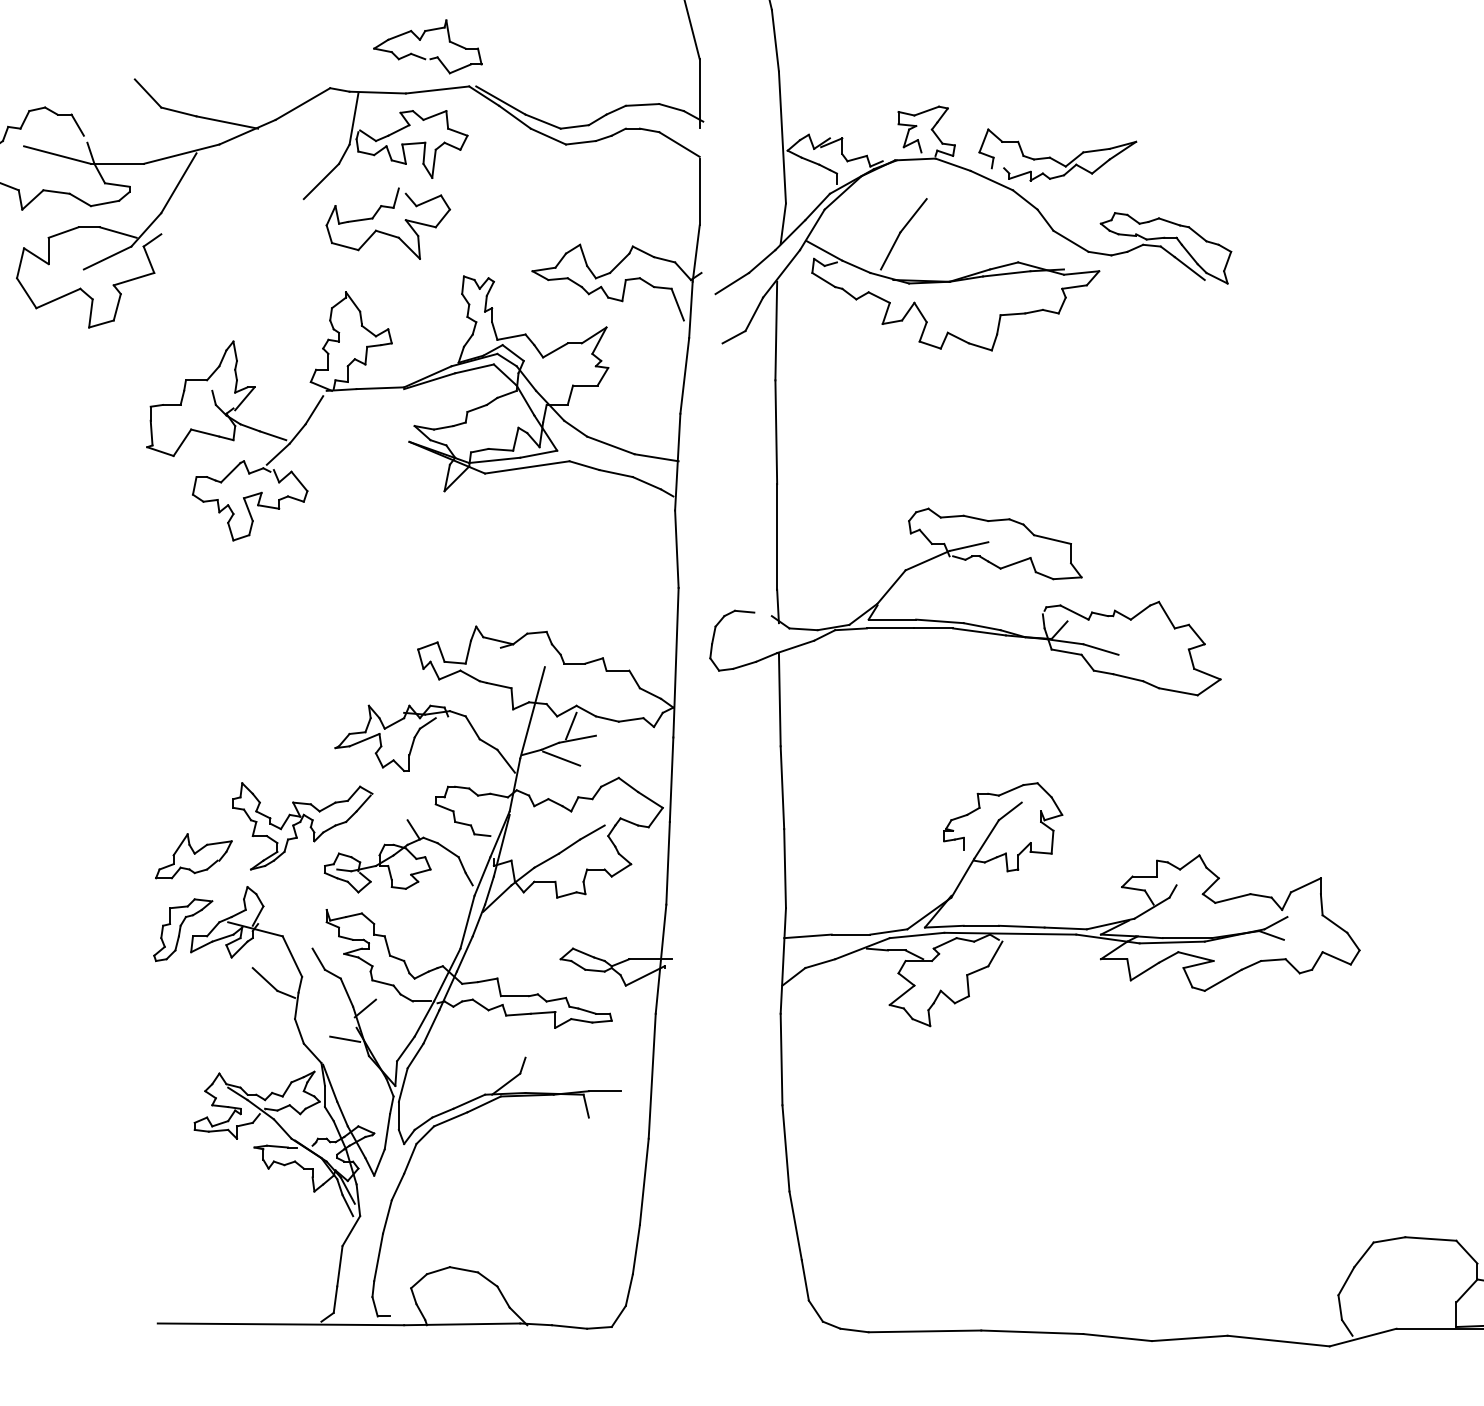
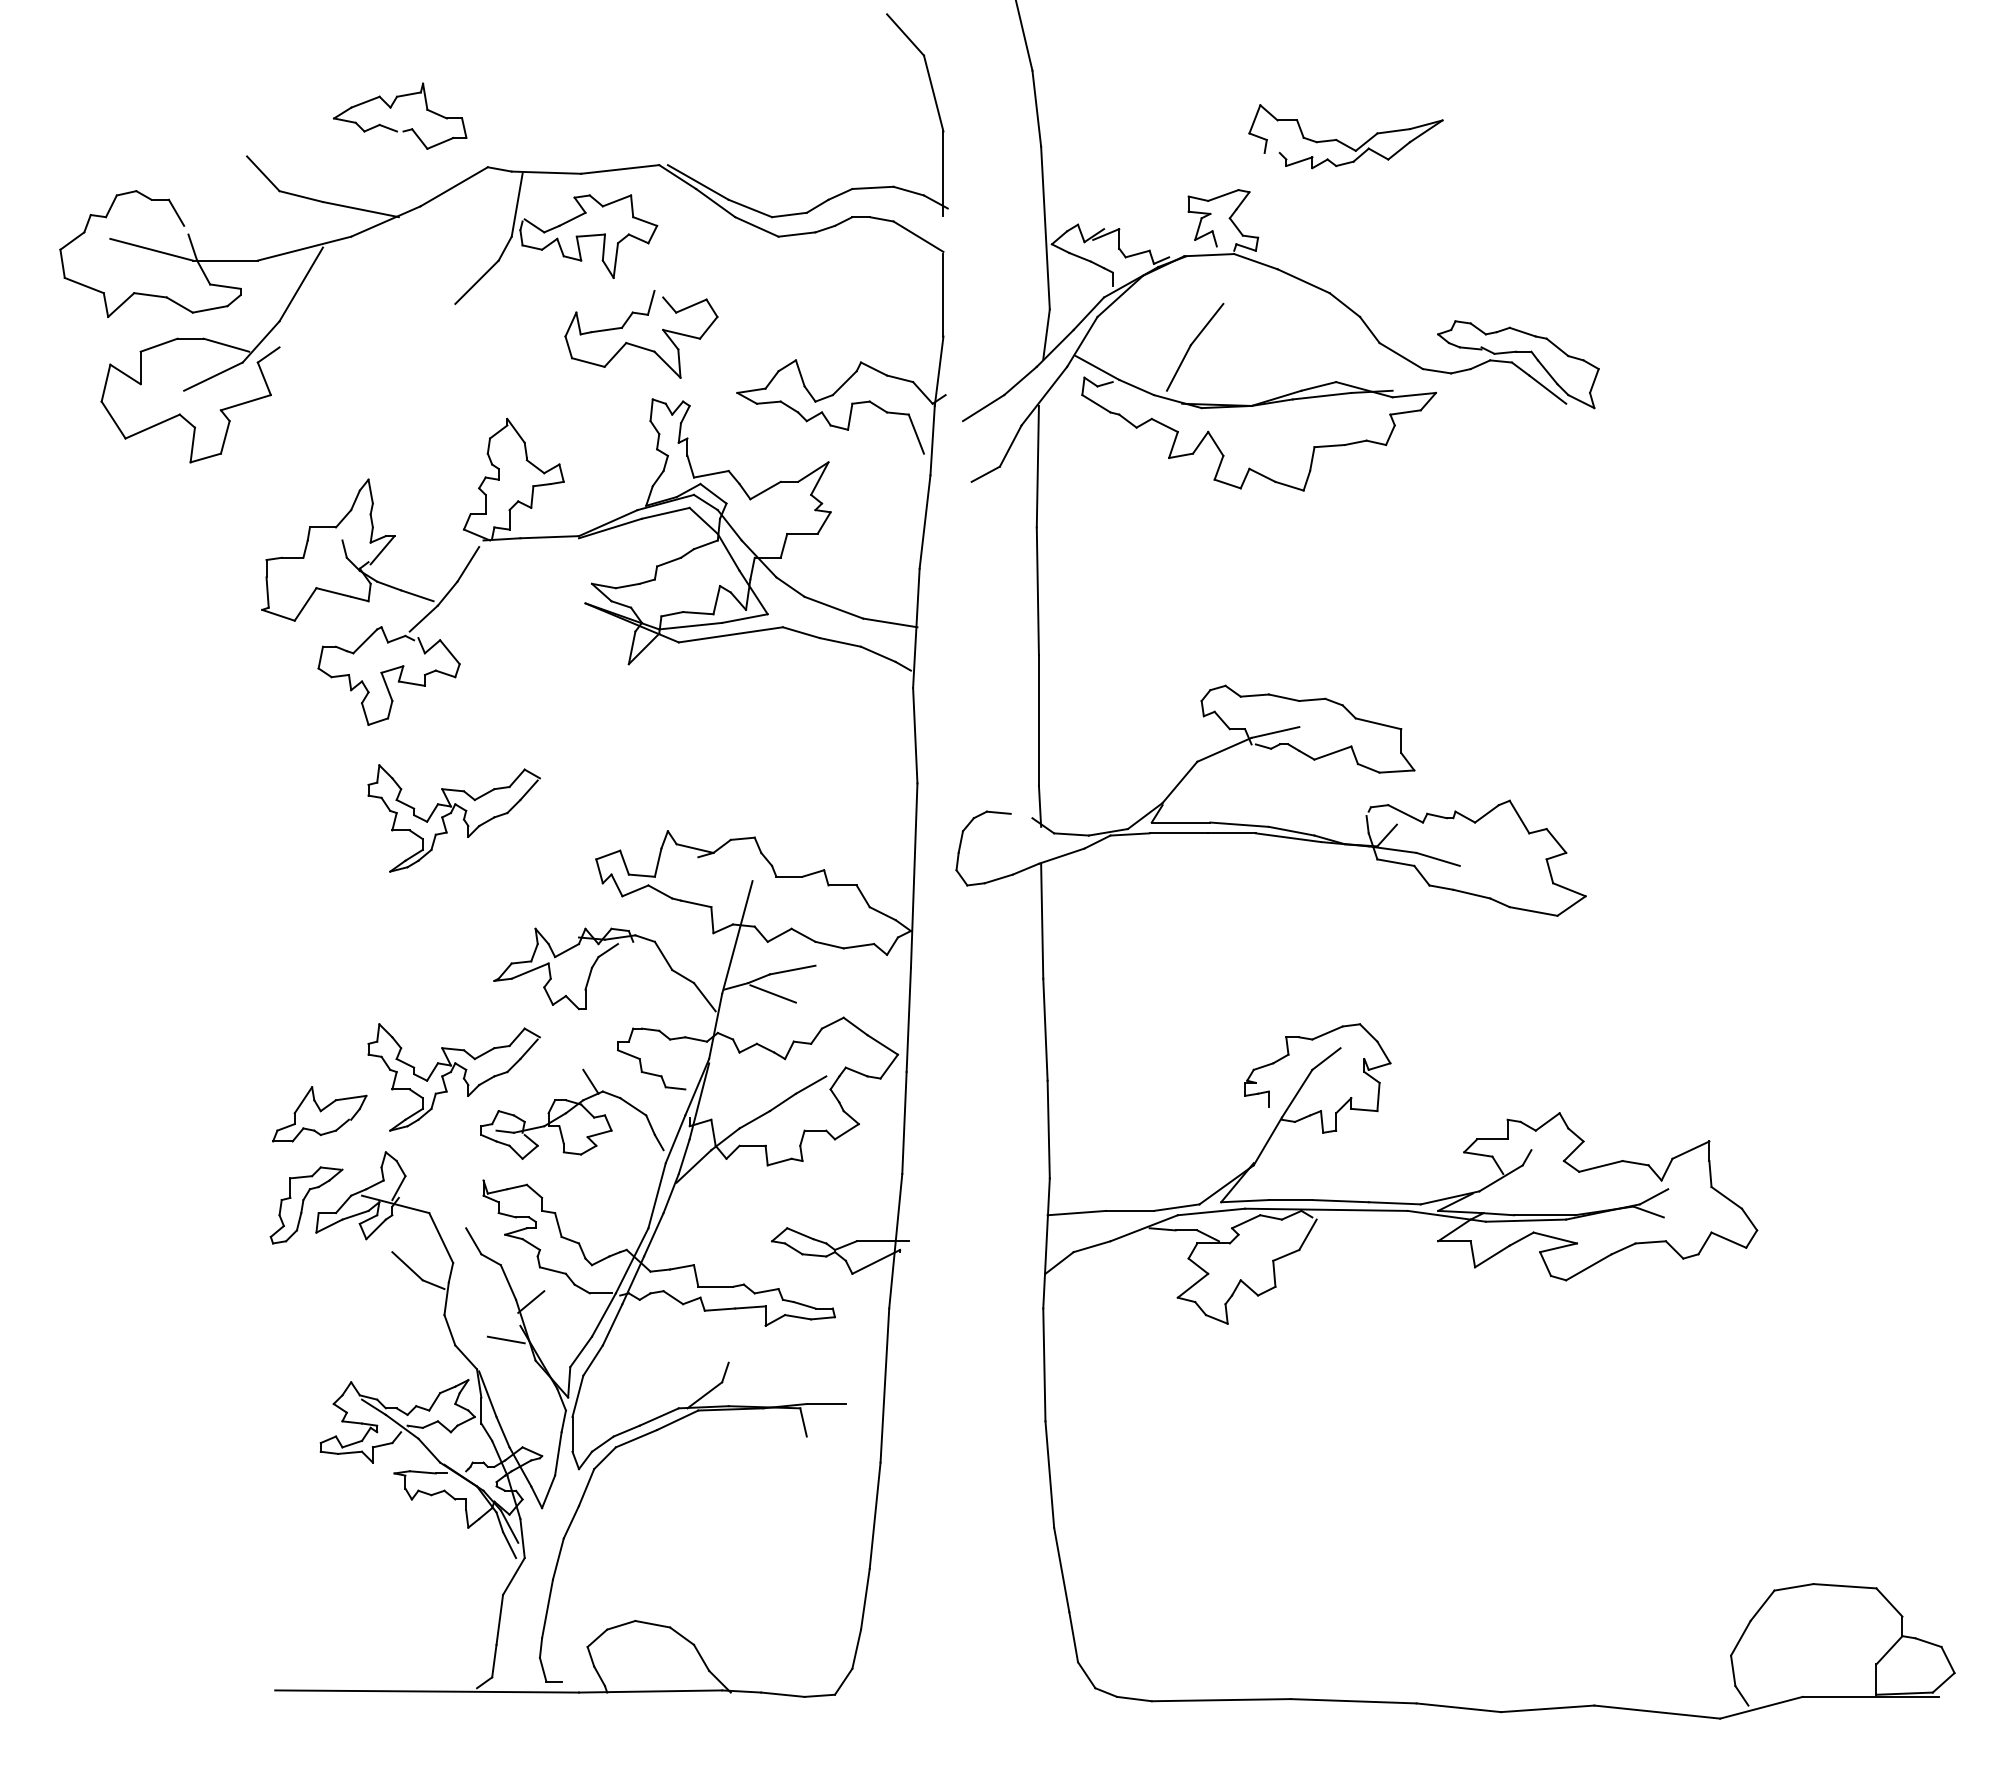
part: (420, 40) -> (391, 108), moved
part: (1055, 159) -> (1343, 142), moved
part: (385, 232) -> (638, 345), moved
part: (302, 616) -> (453, 818), added
line: (570, 725) -> (784, 953), removed

